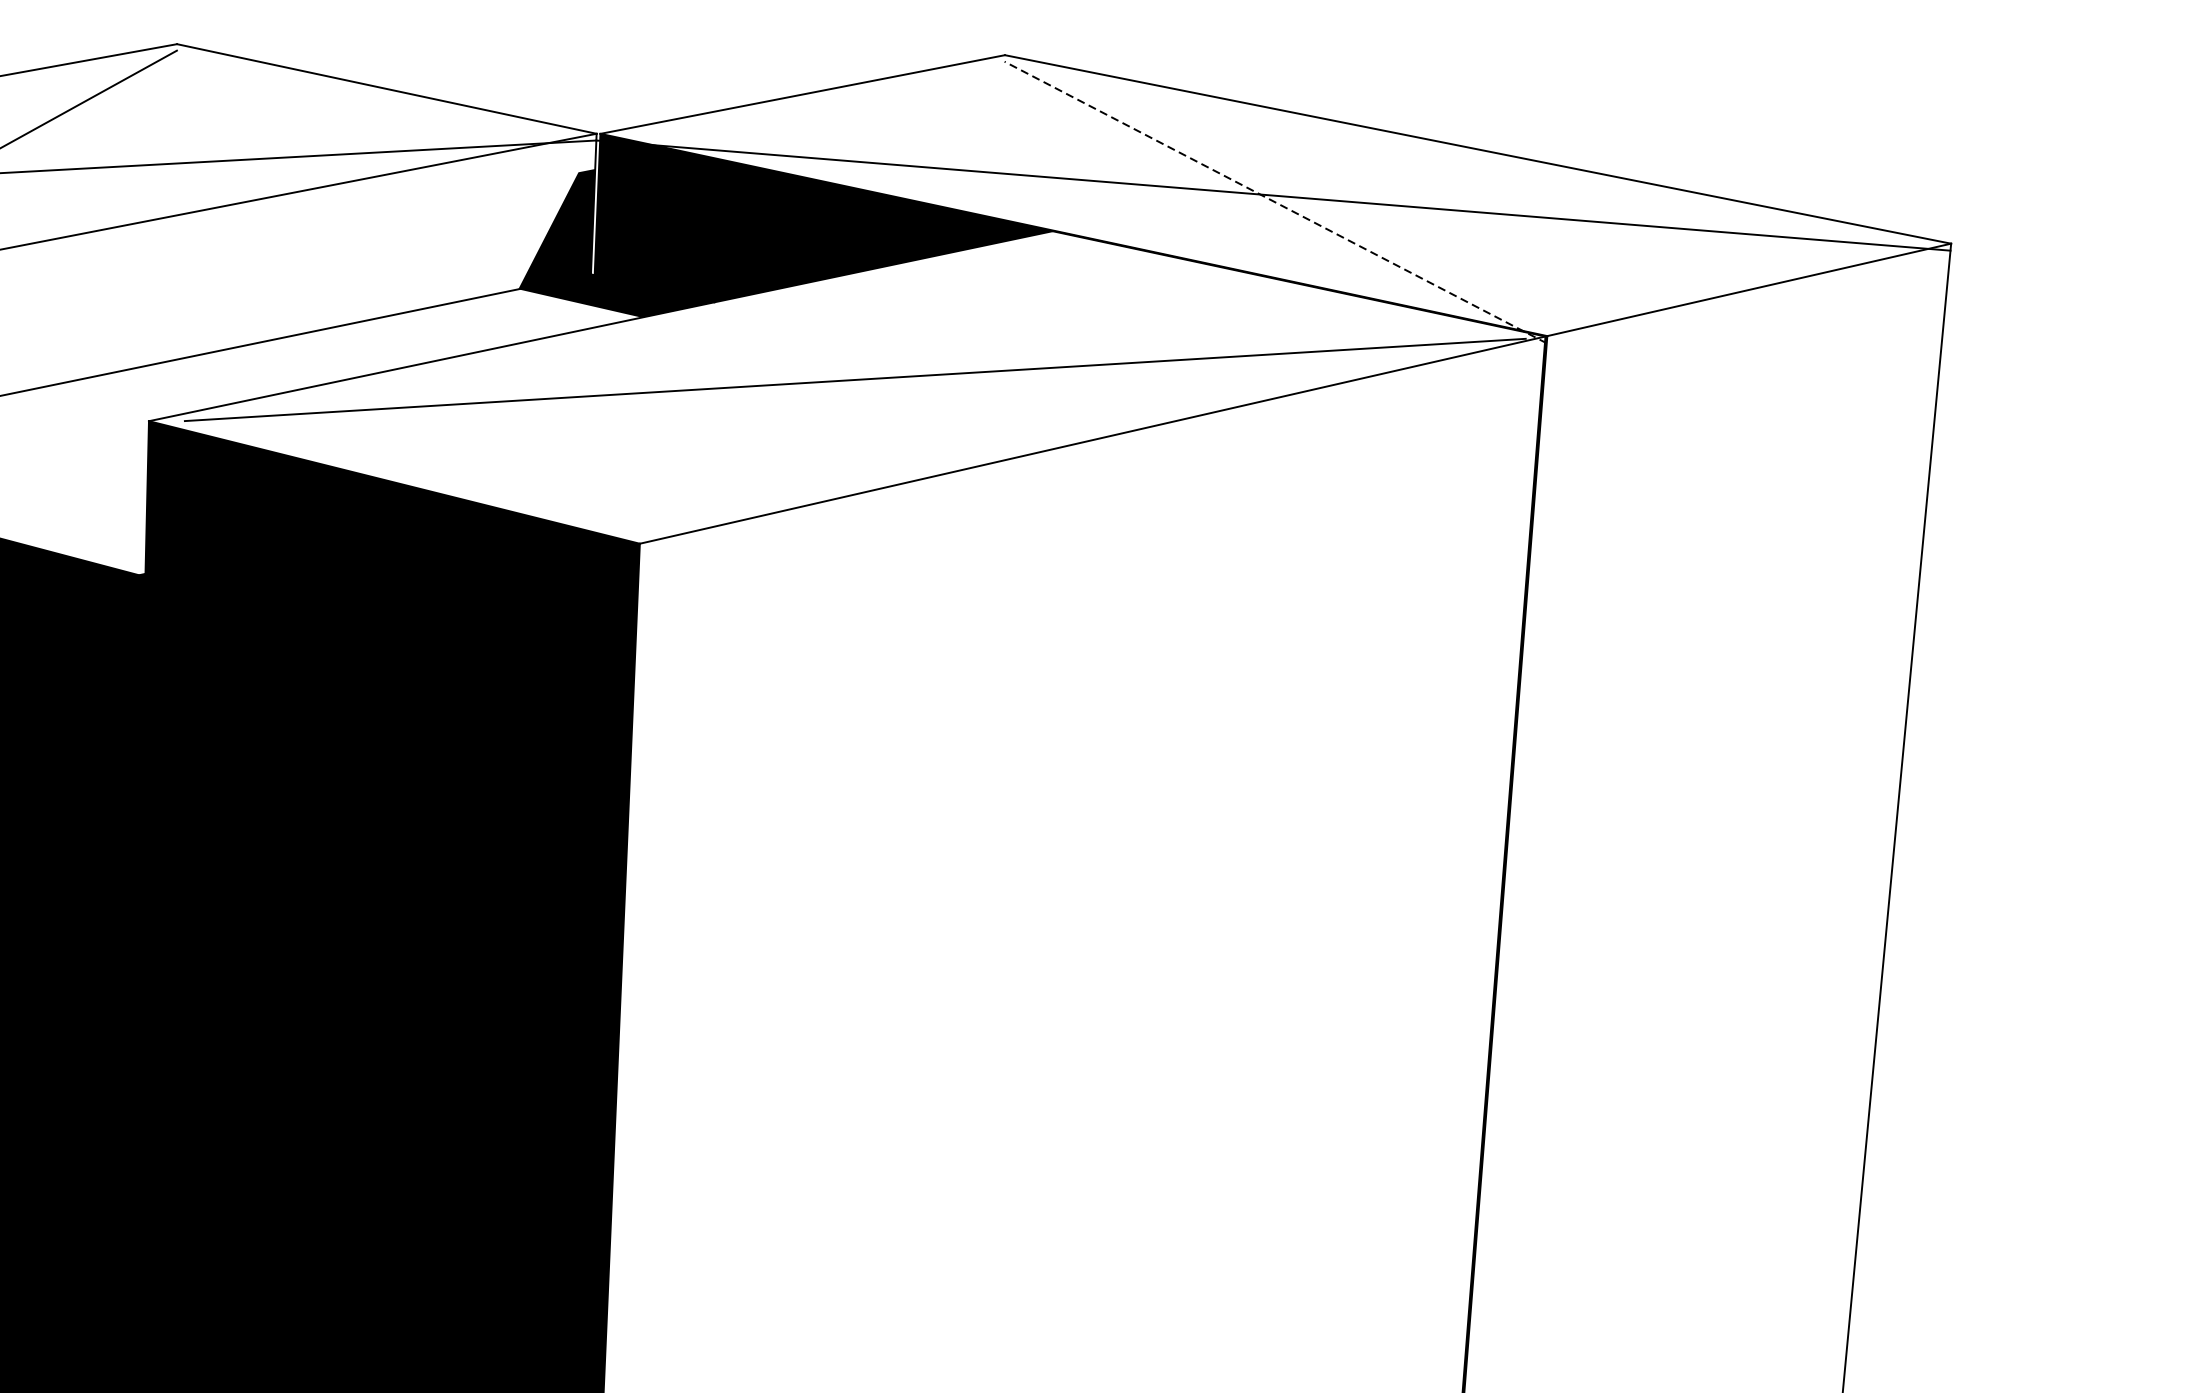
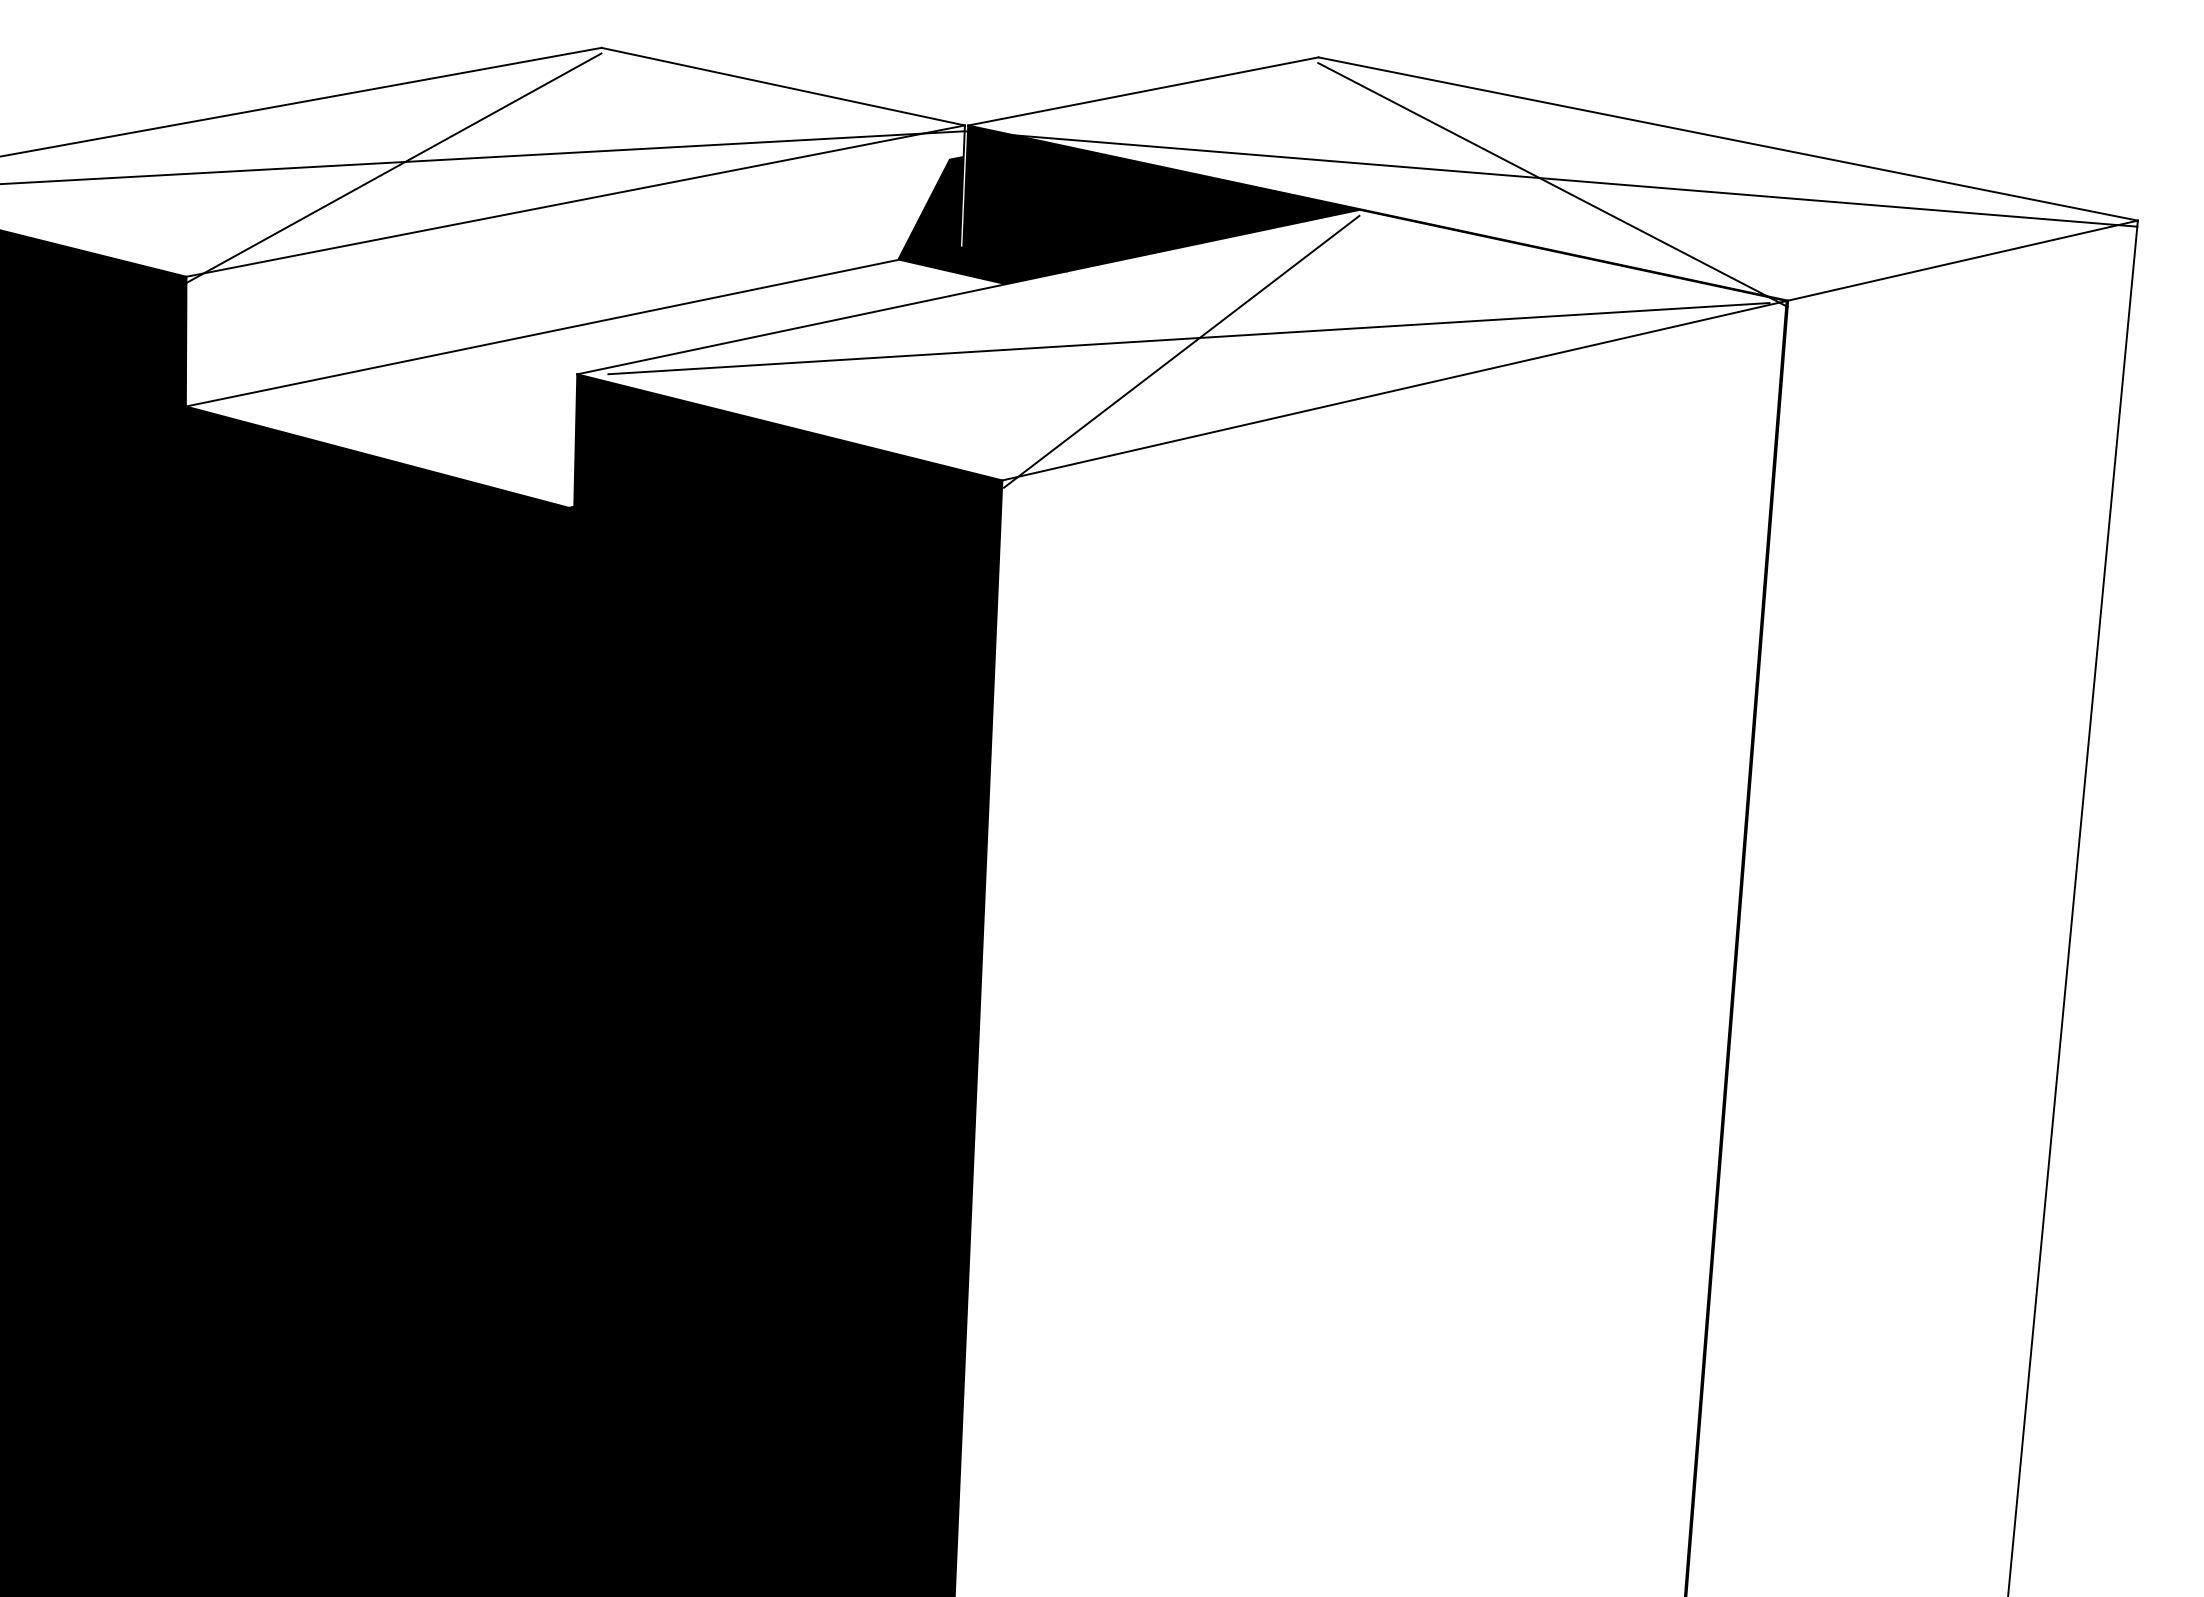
line: (1275, 201) -> (1552, 184), dashed -> solid
line: (846, 394) -> (1181, 351), added

